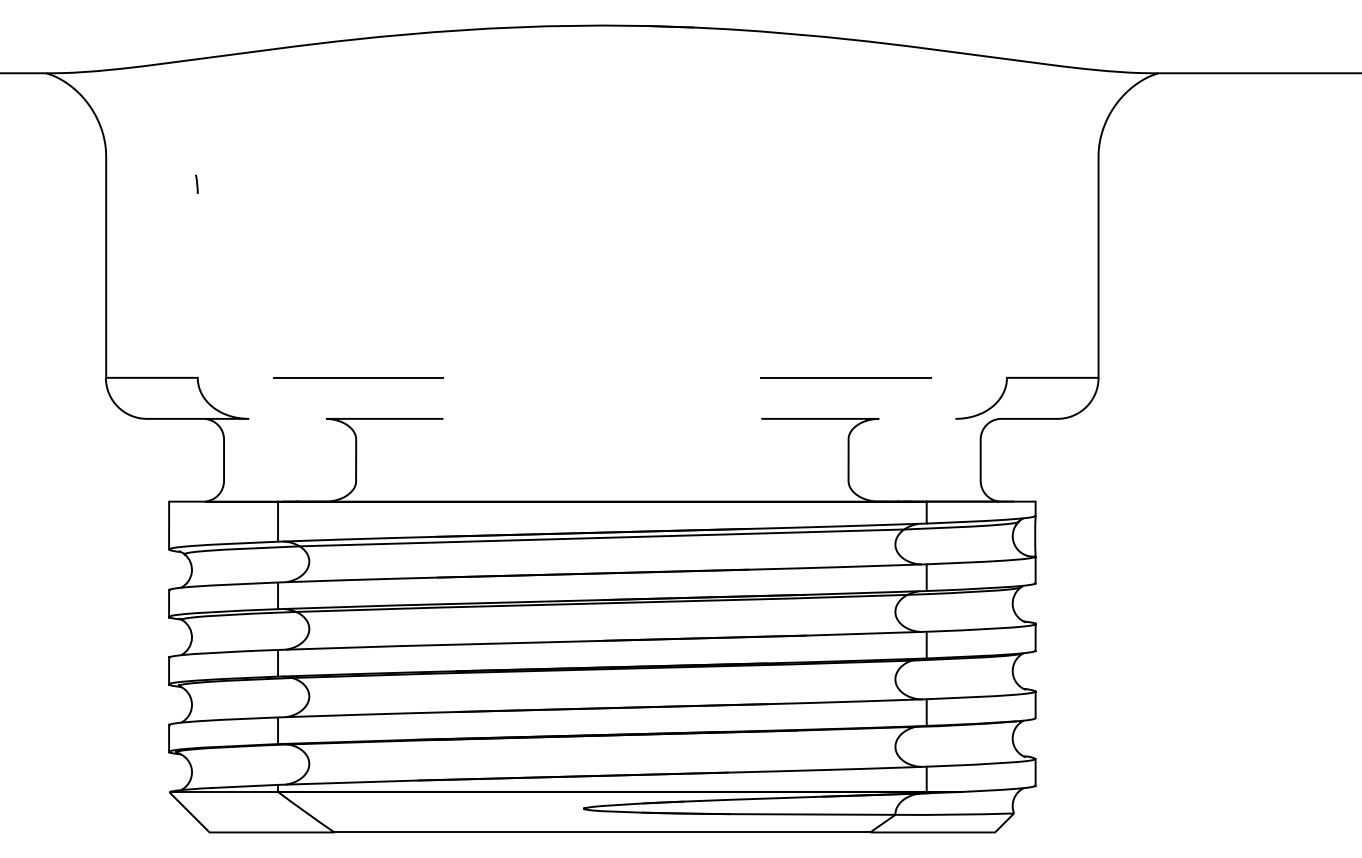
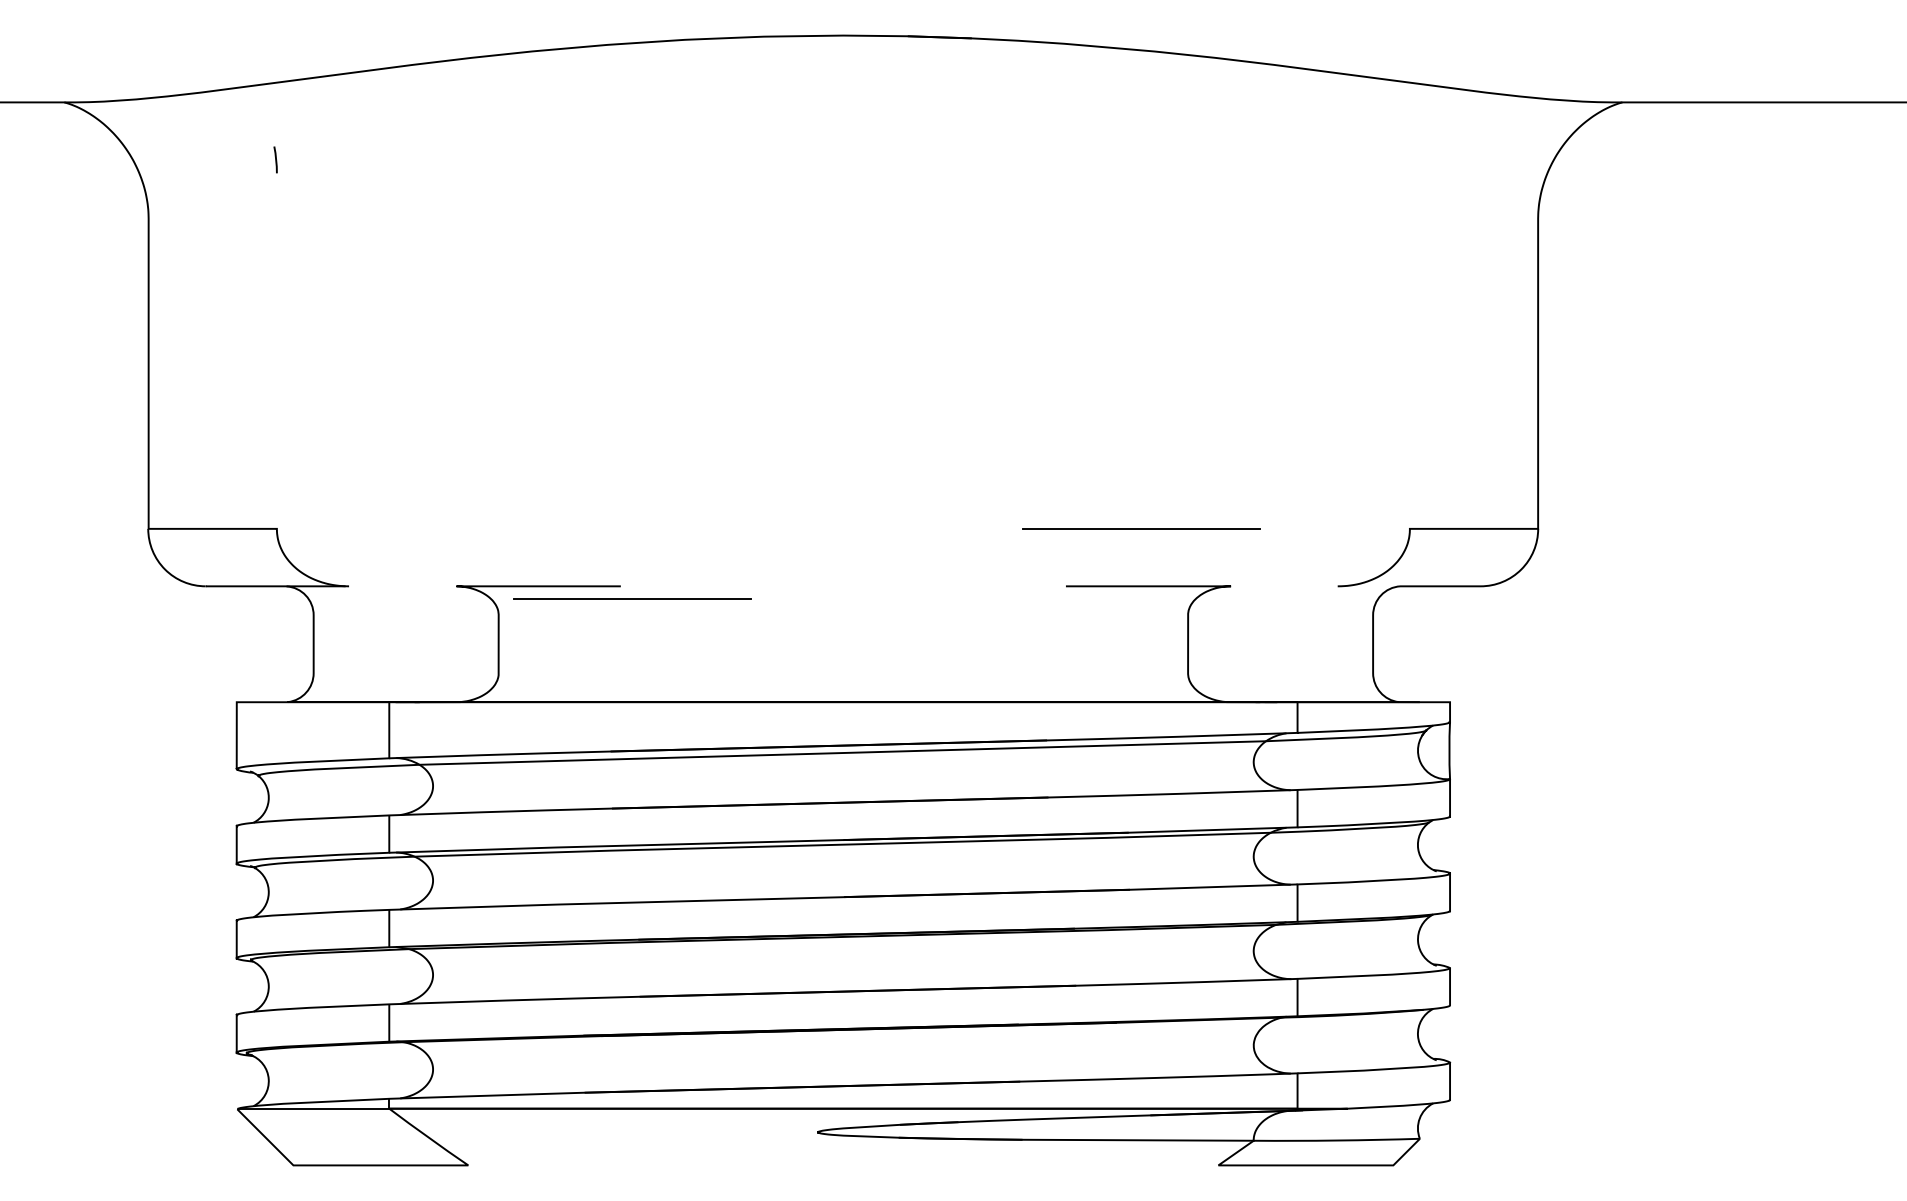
line: (196, 183) -> (275, 158), moved
line: (358, 377) -> (632, 598), moved
line: (845, 377) -> (1140, 528), moved
line: (602, 832) -> (843, 1165), removed

